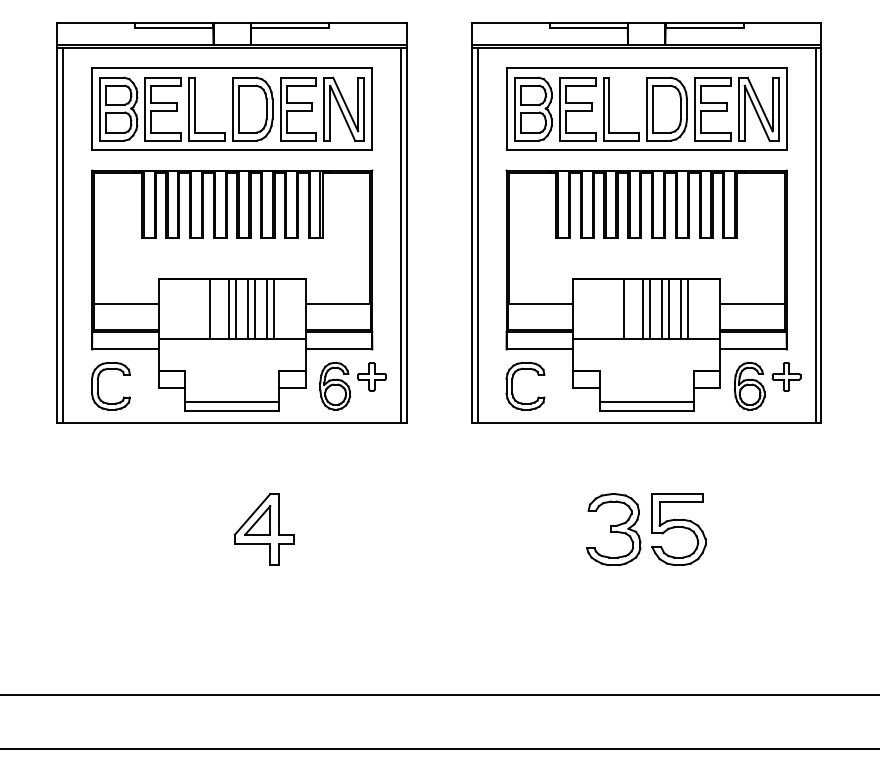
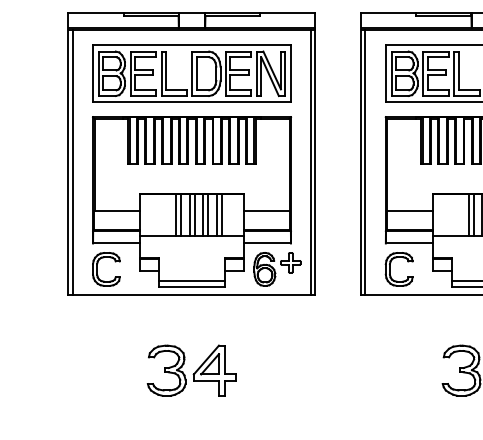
line: (216, 309) -> (180, 215), added
line: (631, 309) -> (474, 215), added
part: (195, 529) -> (166, 370), added

